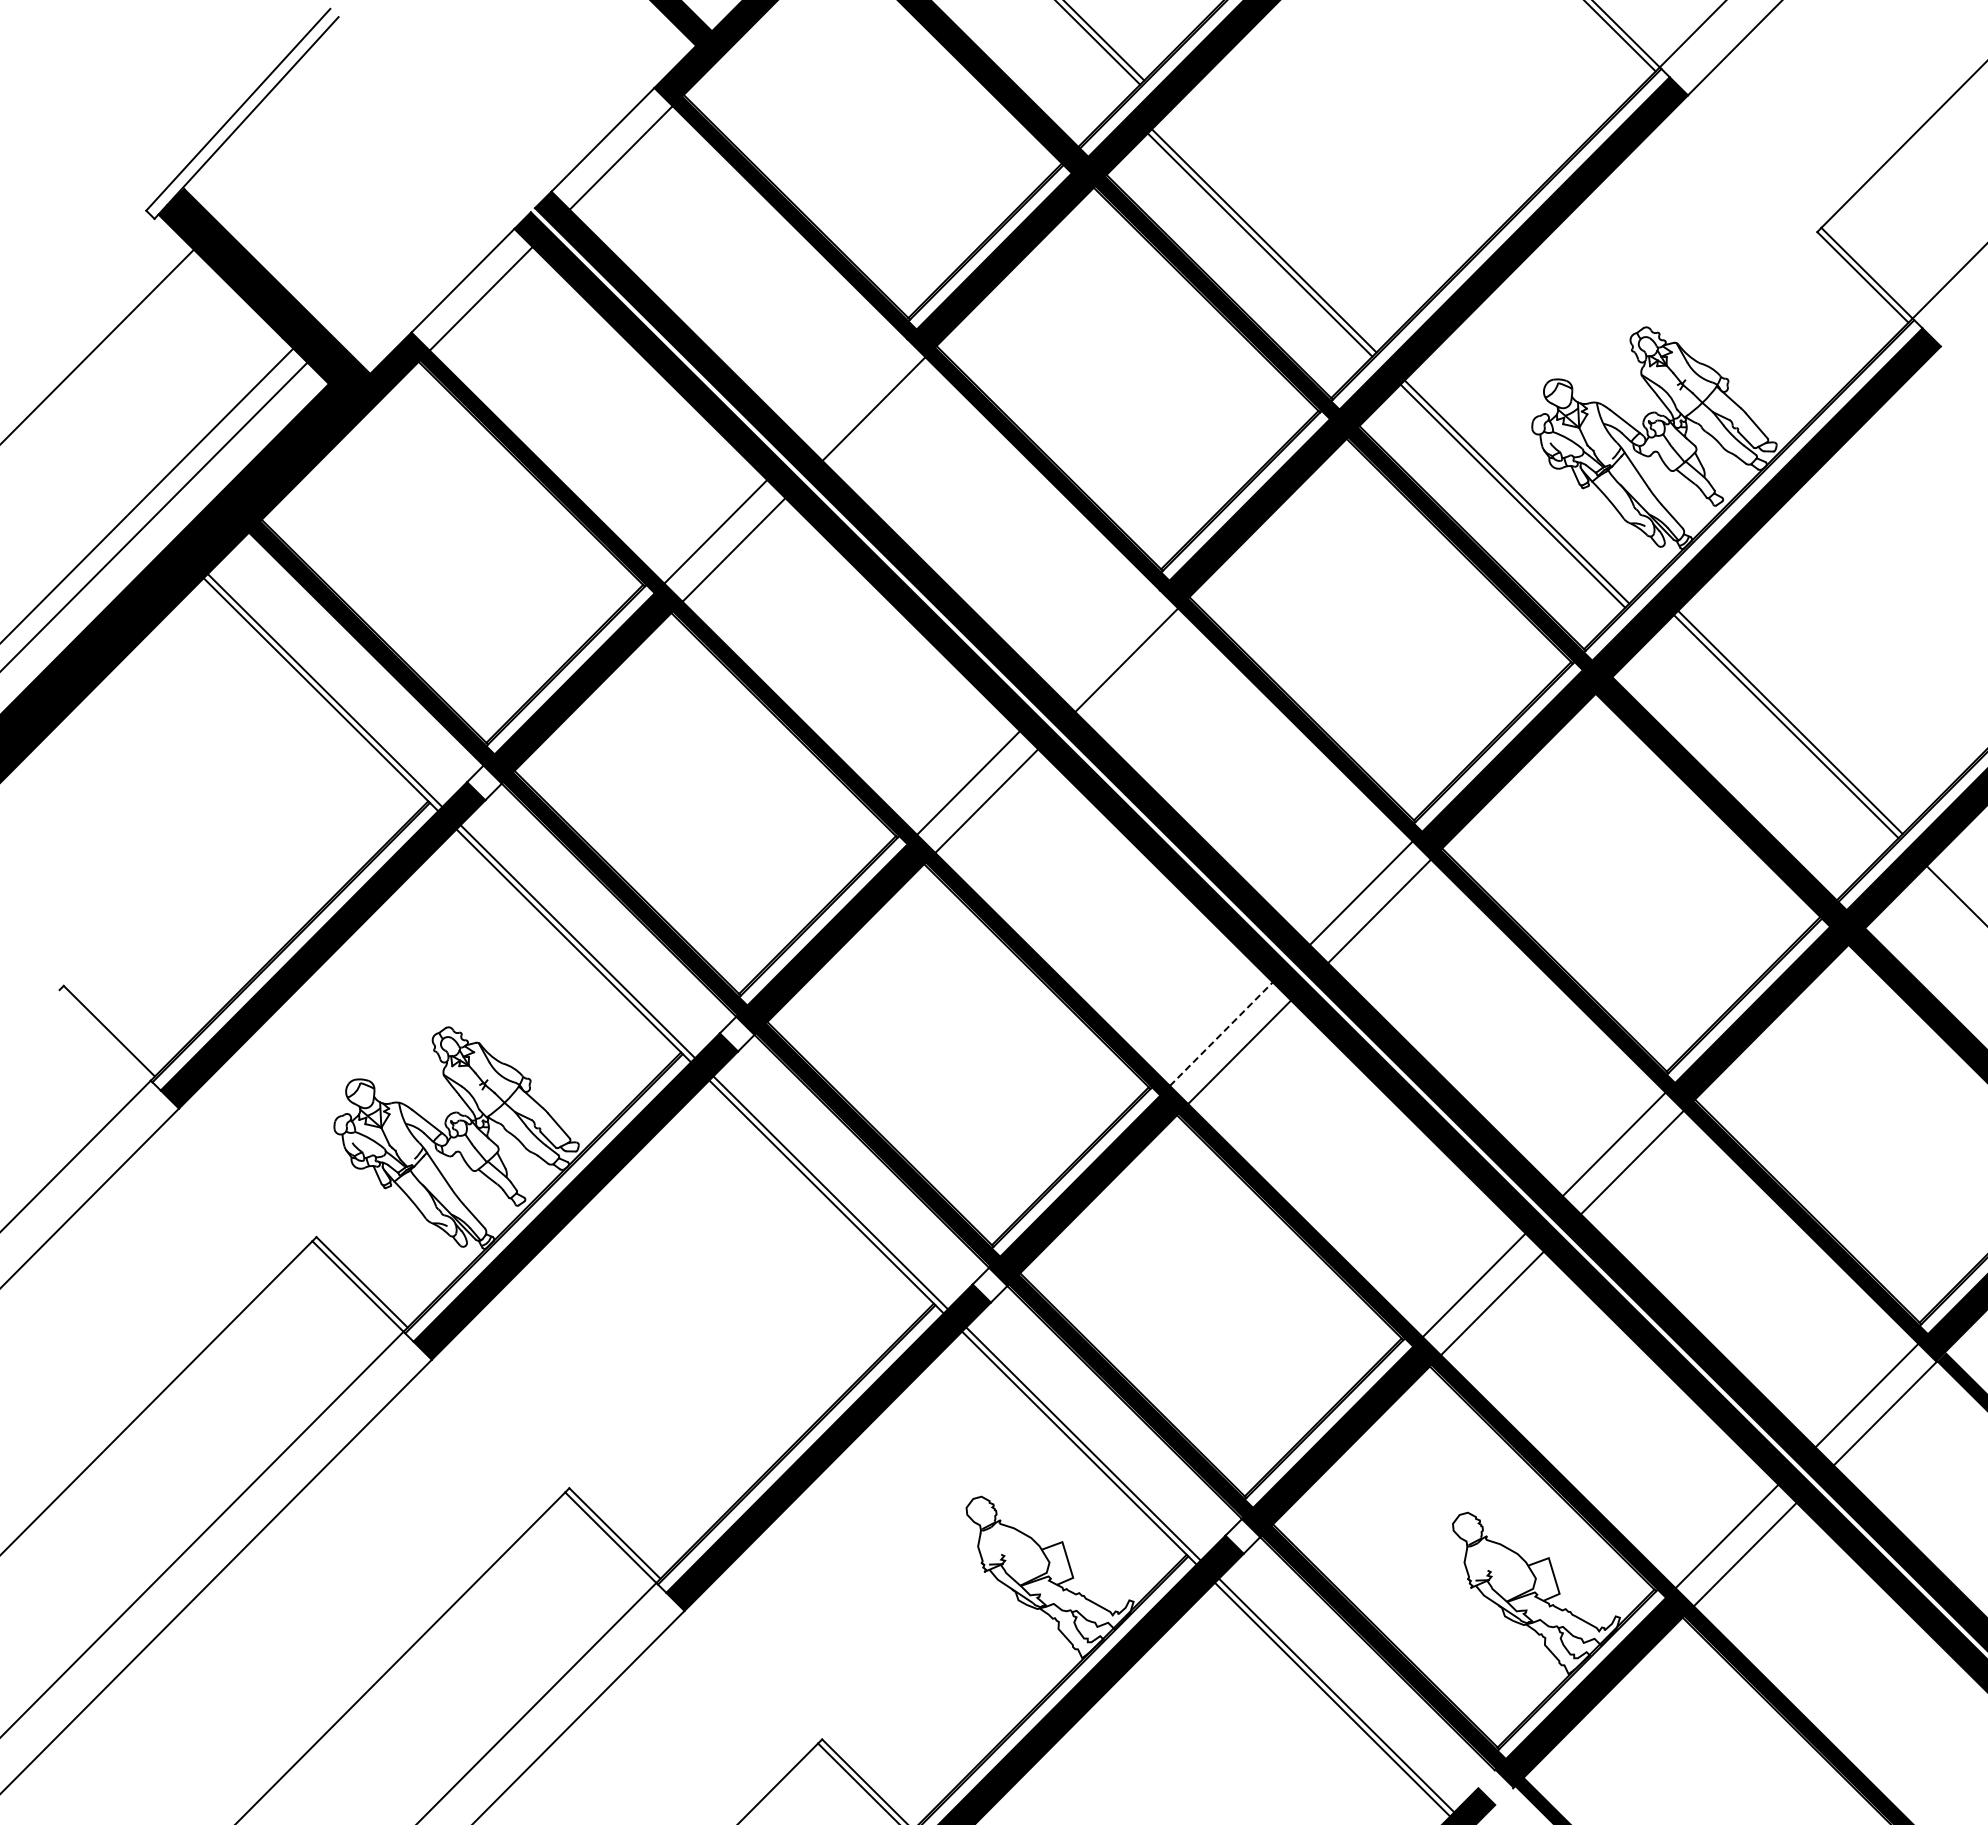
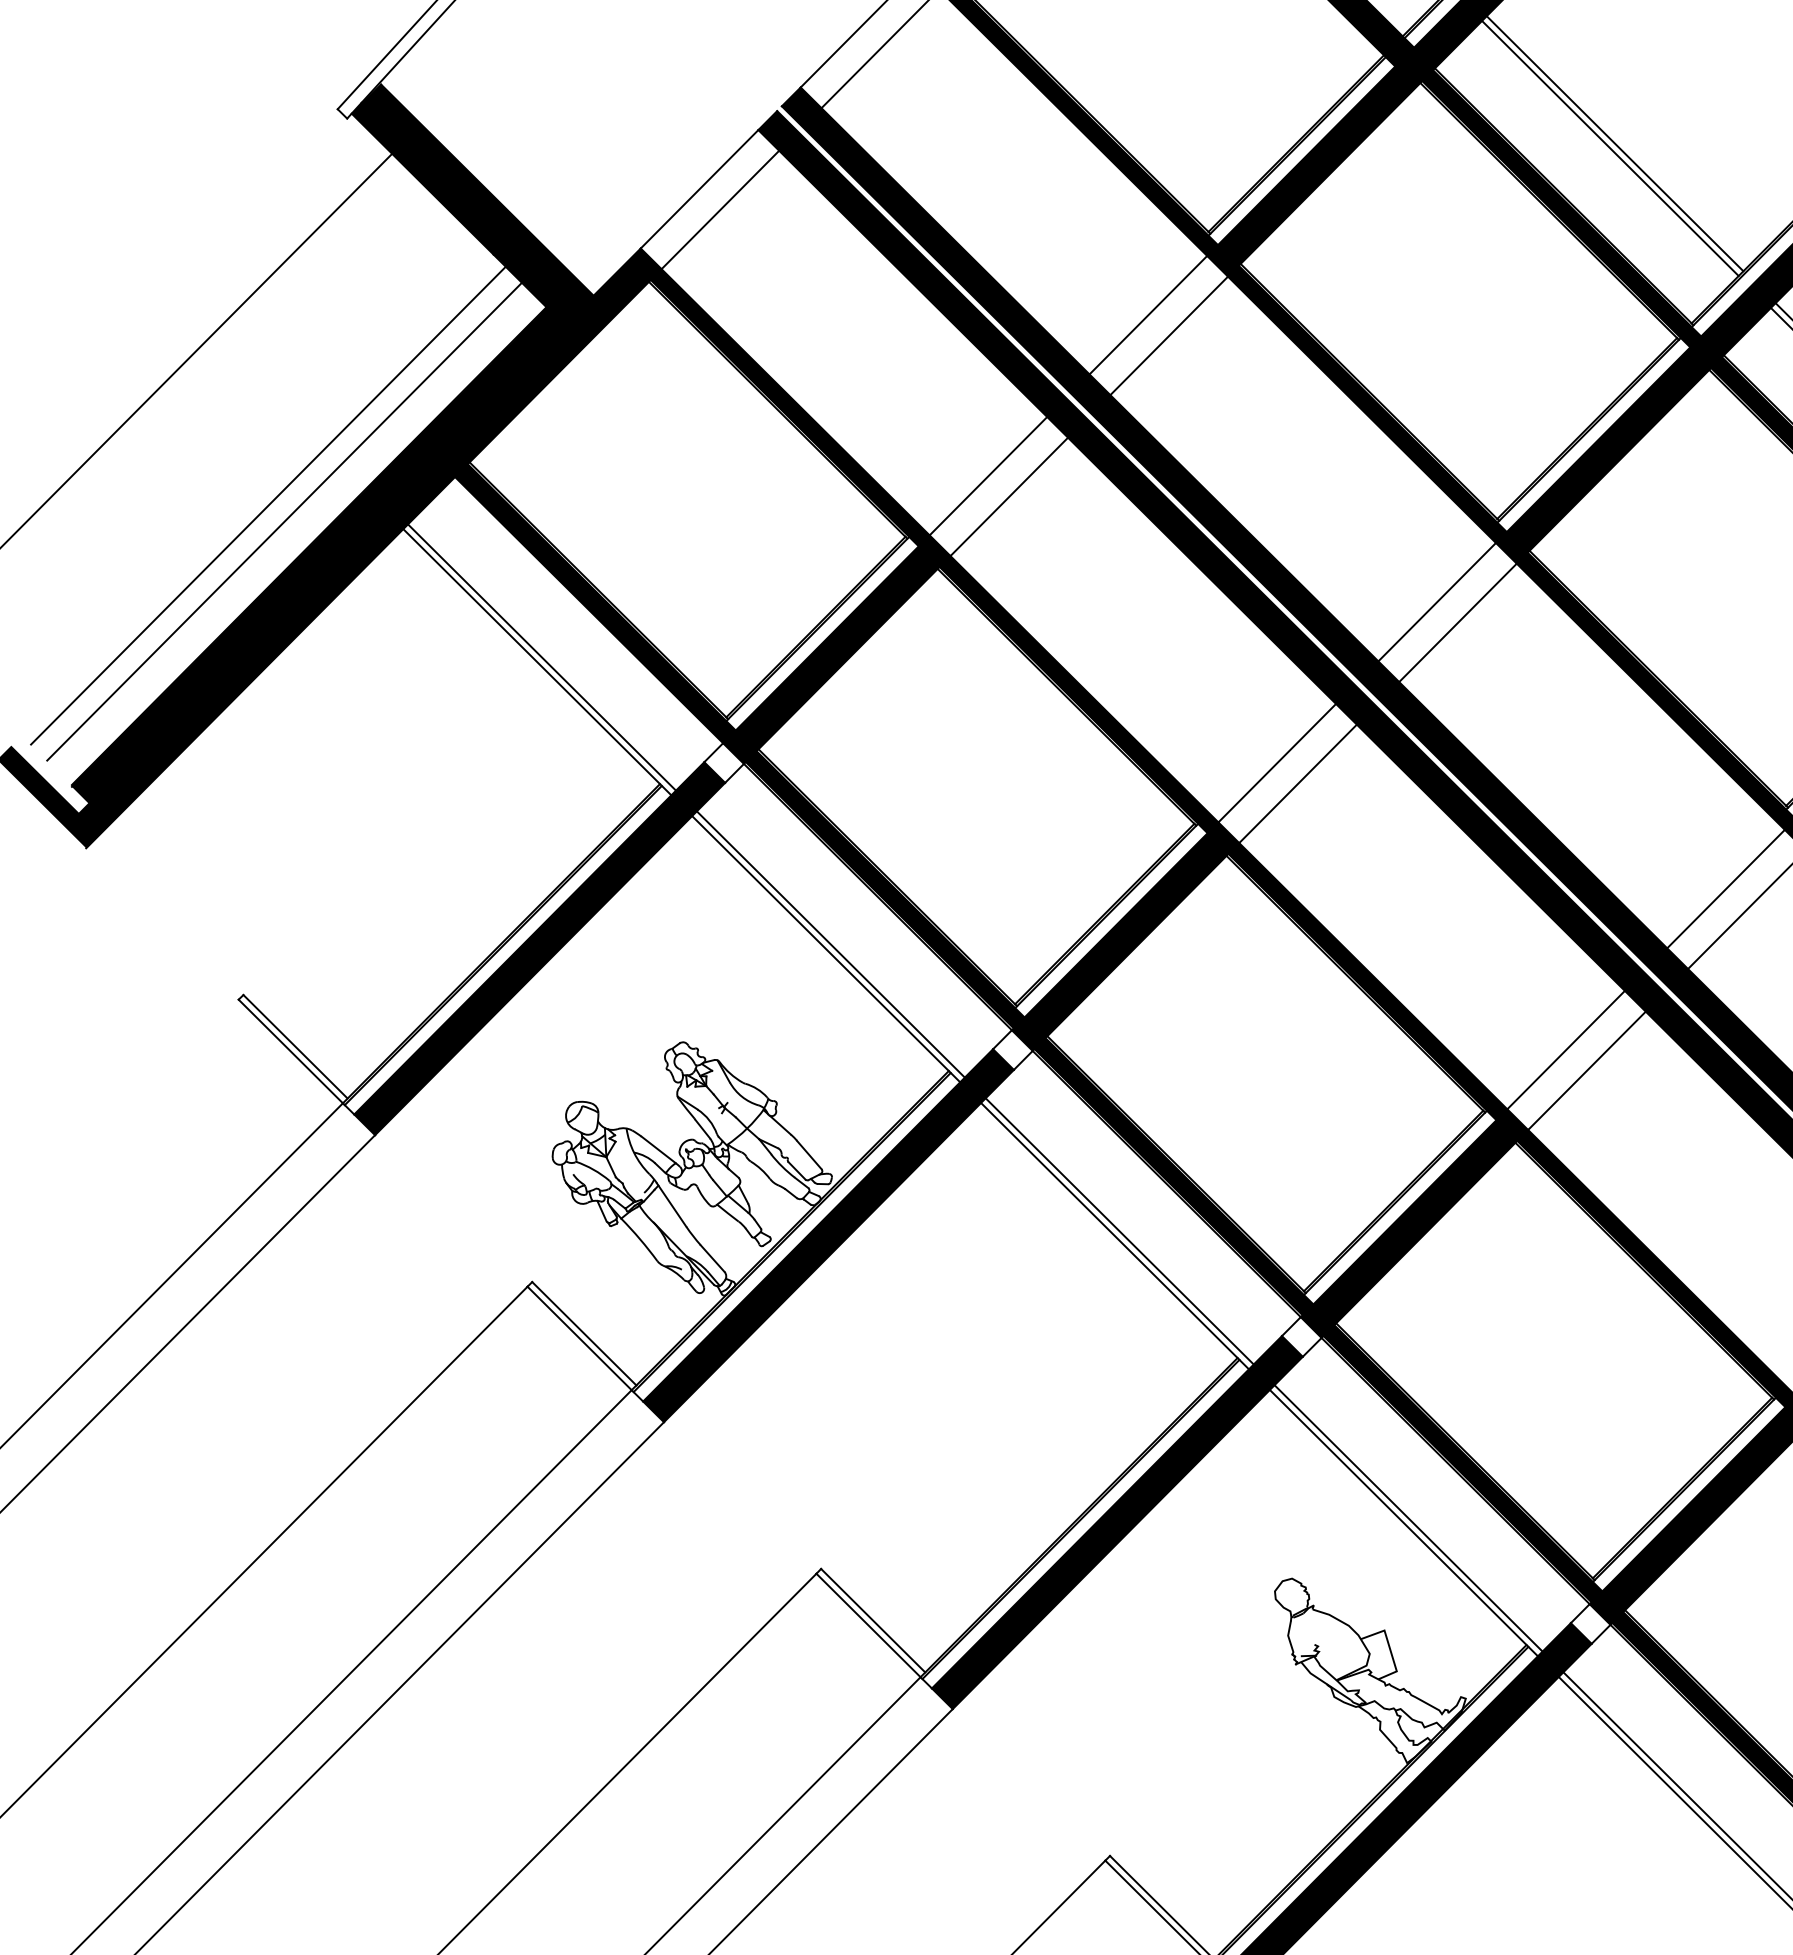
line: (855, 390) -> (1148, 314), added
line: (1108, 641) -> (1437, 601), added
line: (1221, 1033) -> (1566, 1049), dashed -> solid
line: (104, 1035) -> (289, 1051), added

